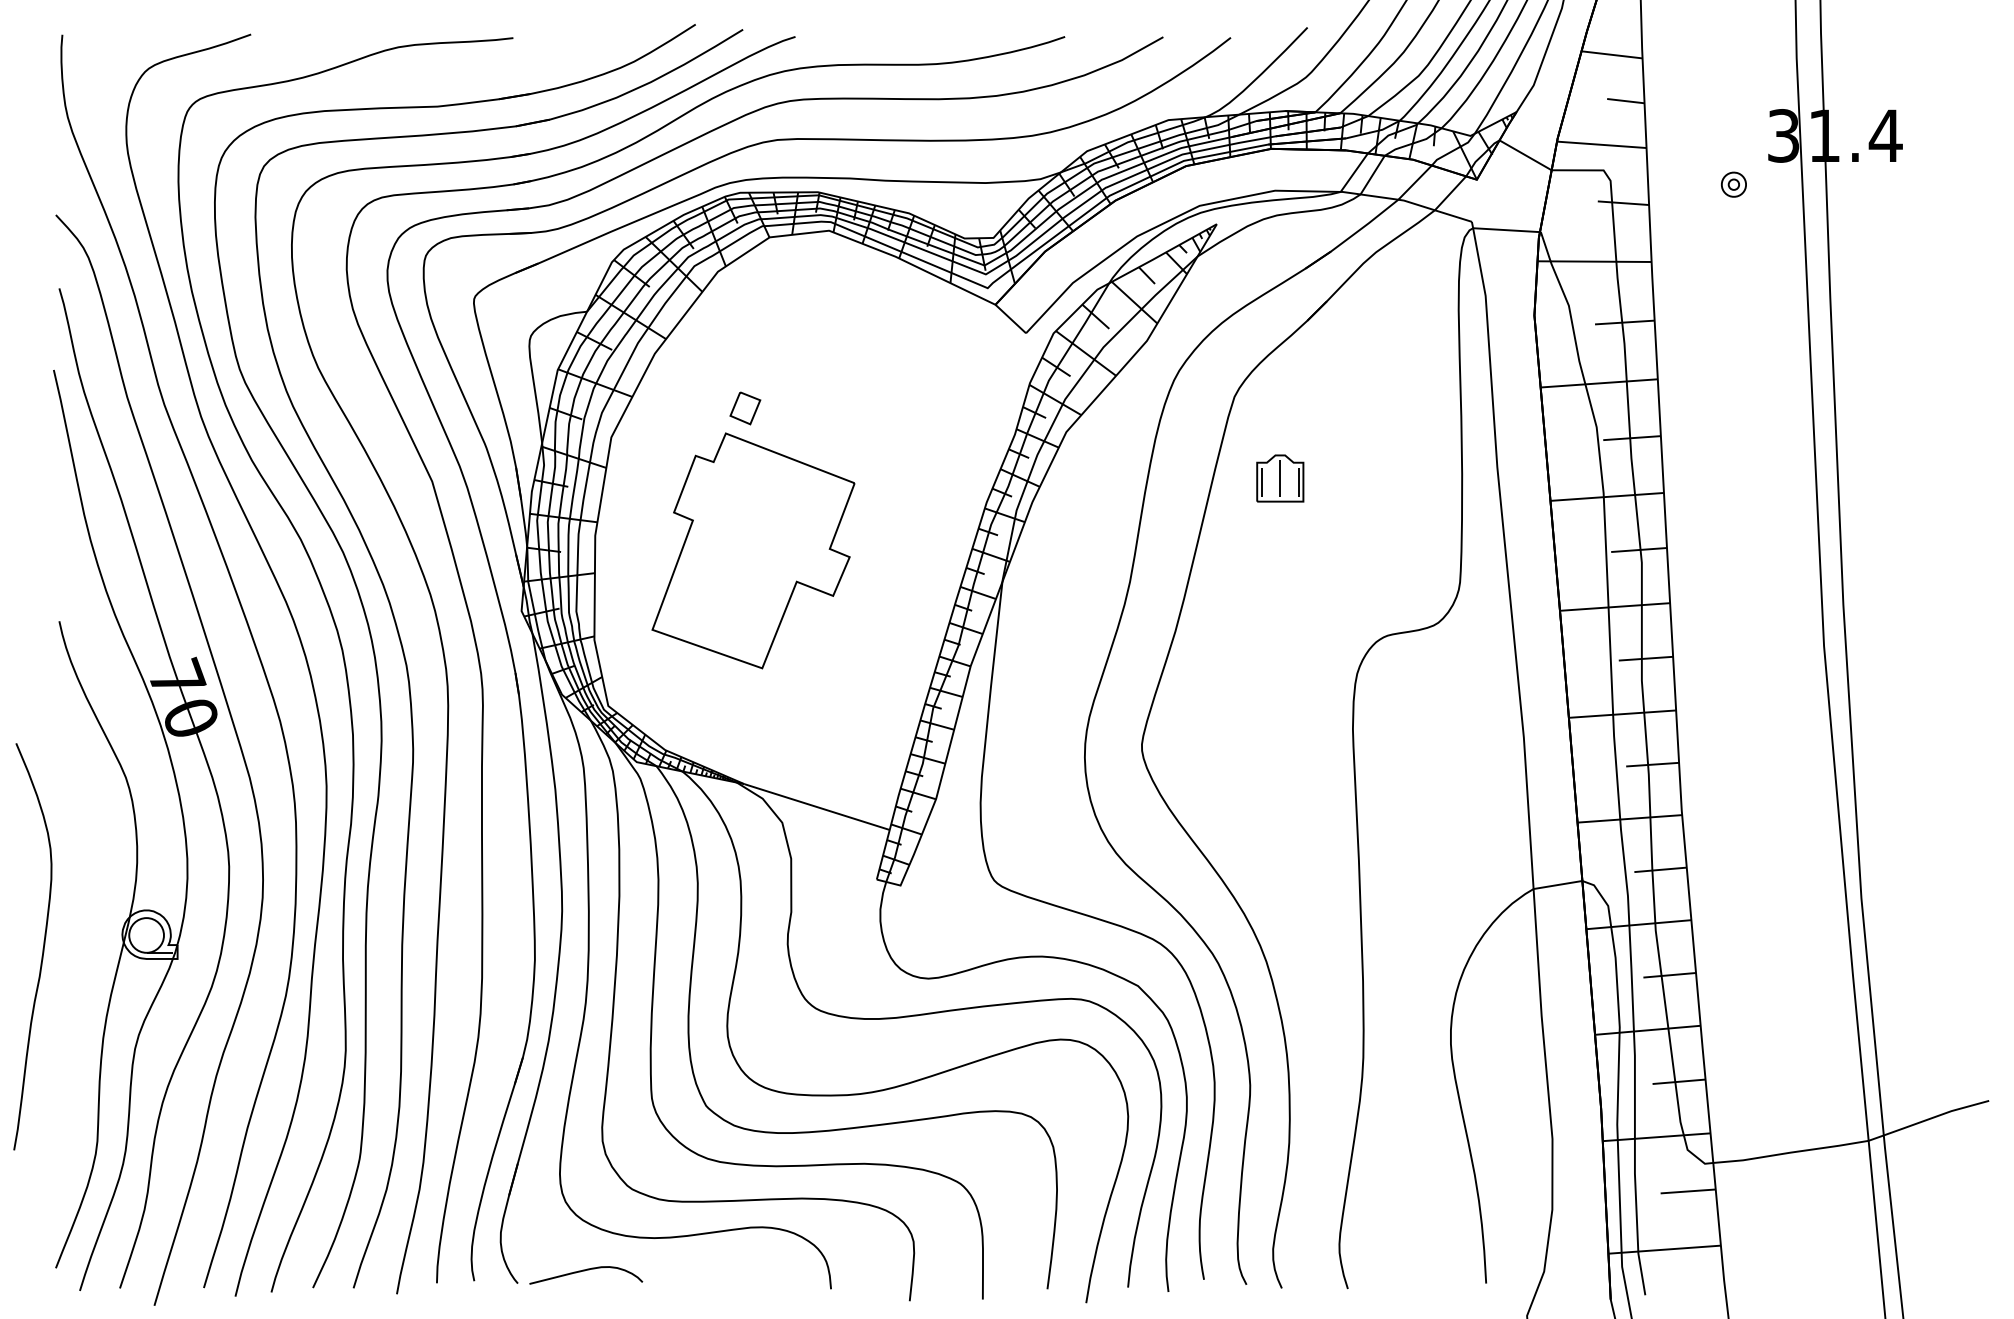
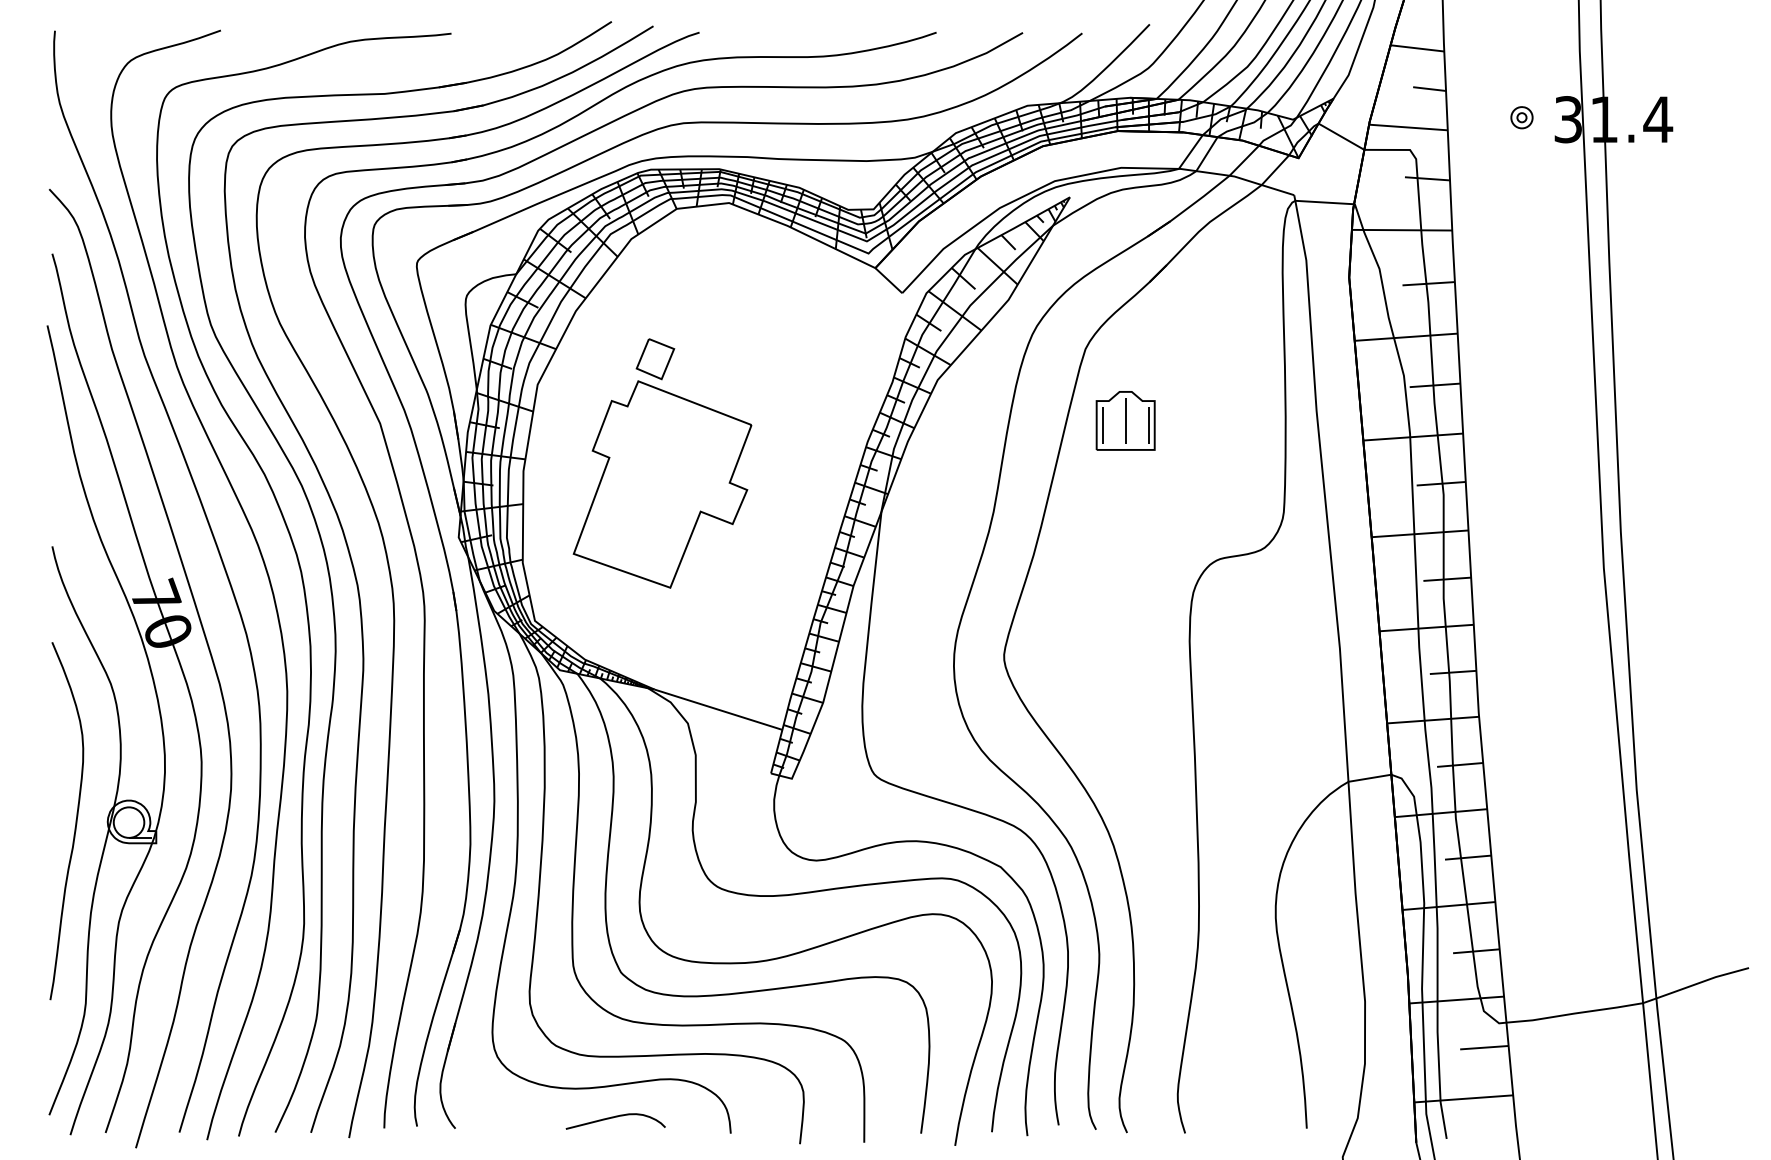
part: (1733, 184) -> (1521, 117), moved
part: (745, 408) -> (655, 359), size x1.43
part: (1280, 478) -> (1125, 420), size x1.43
curve: (42, 948) -> (75, 822), moved
curve: (585, 1271) -> (615, 1118), moved

